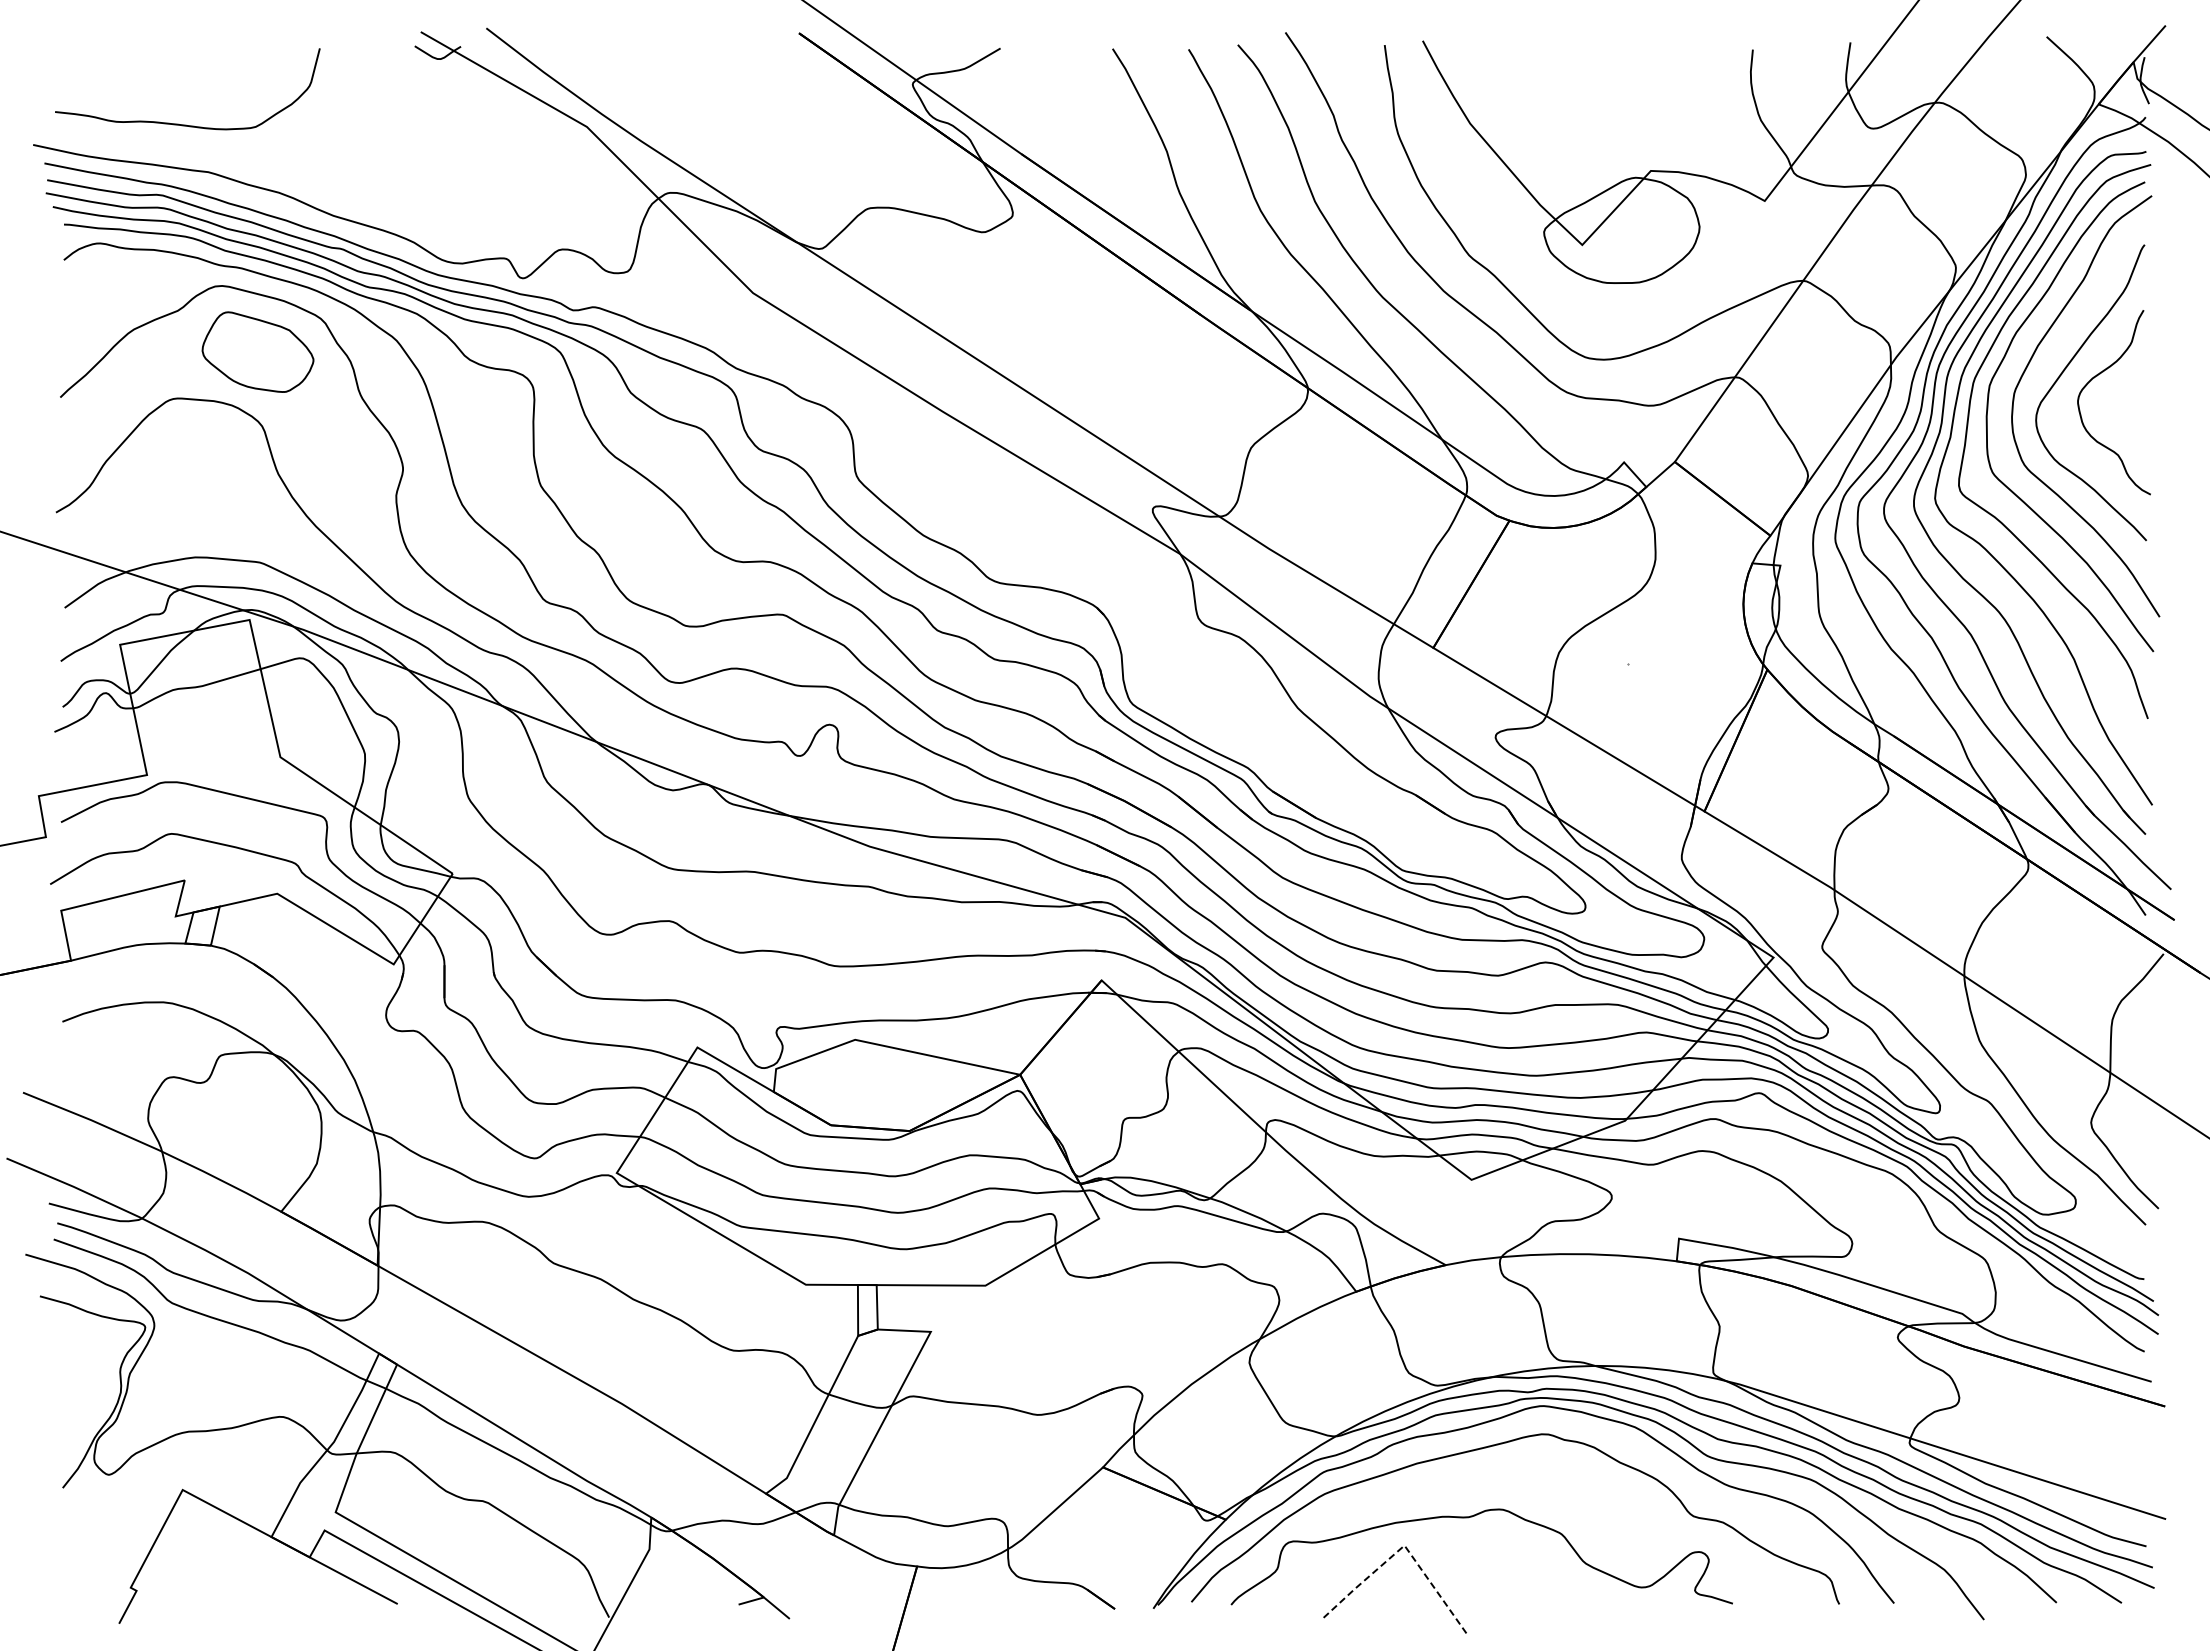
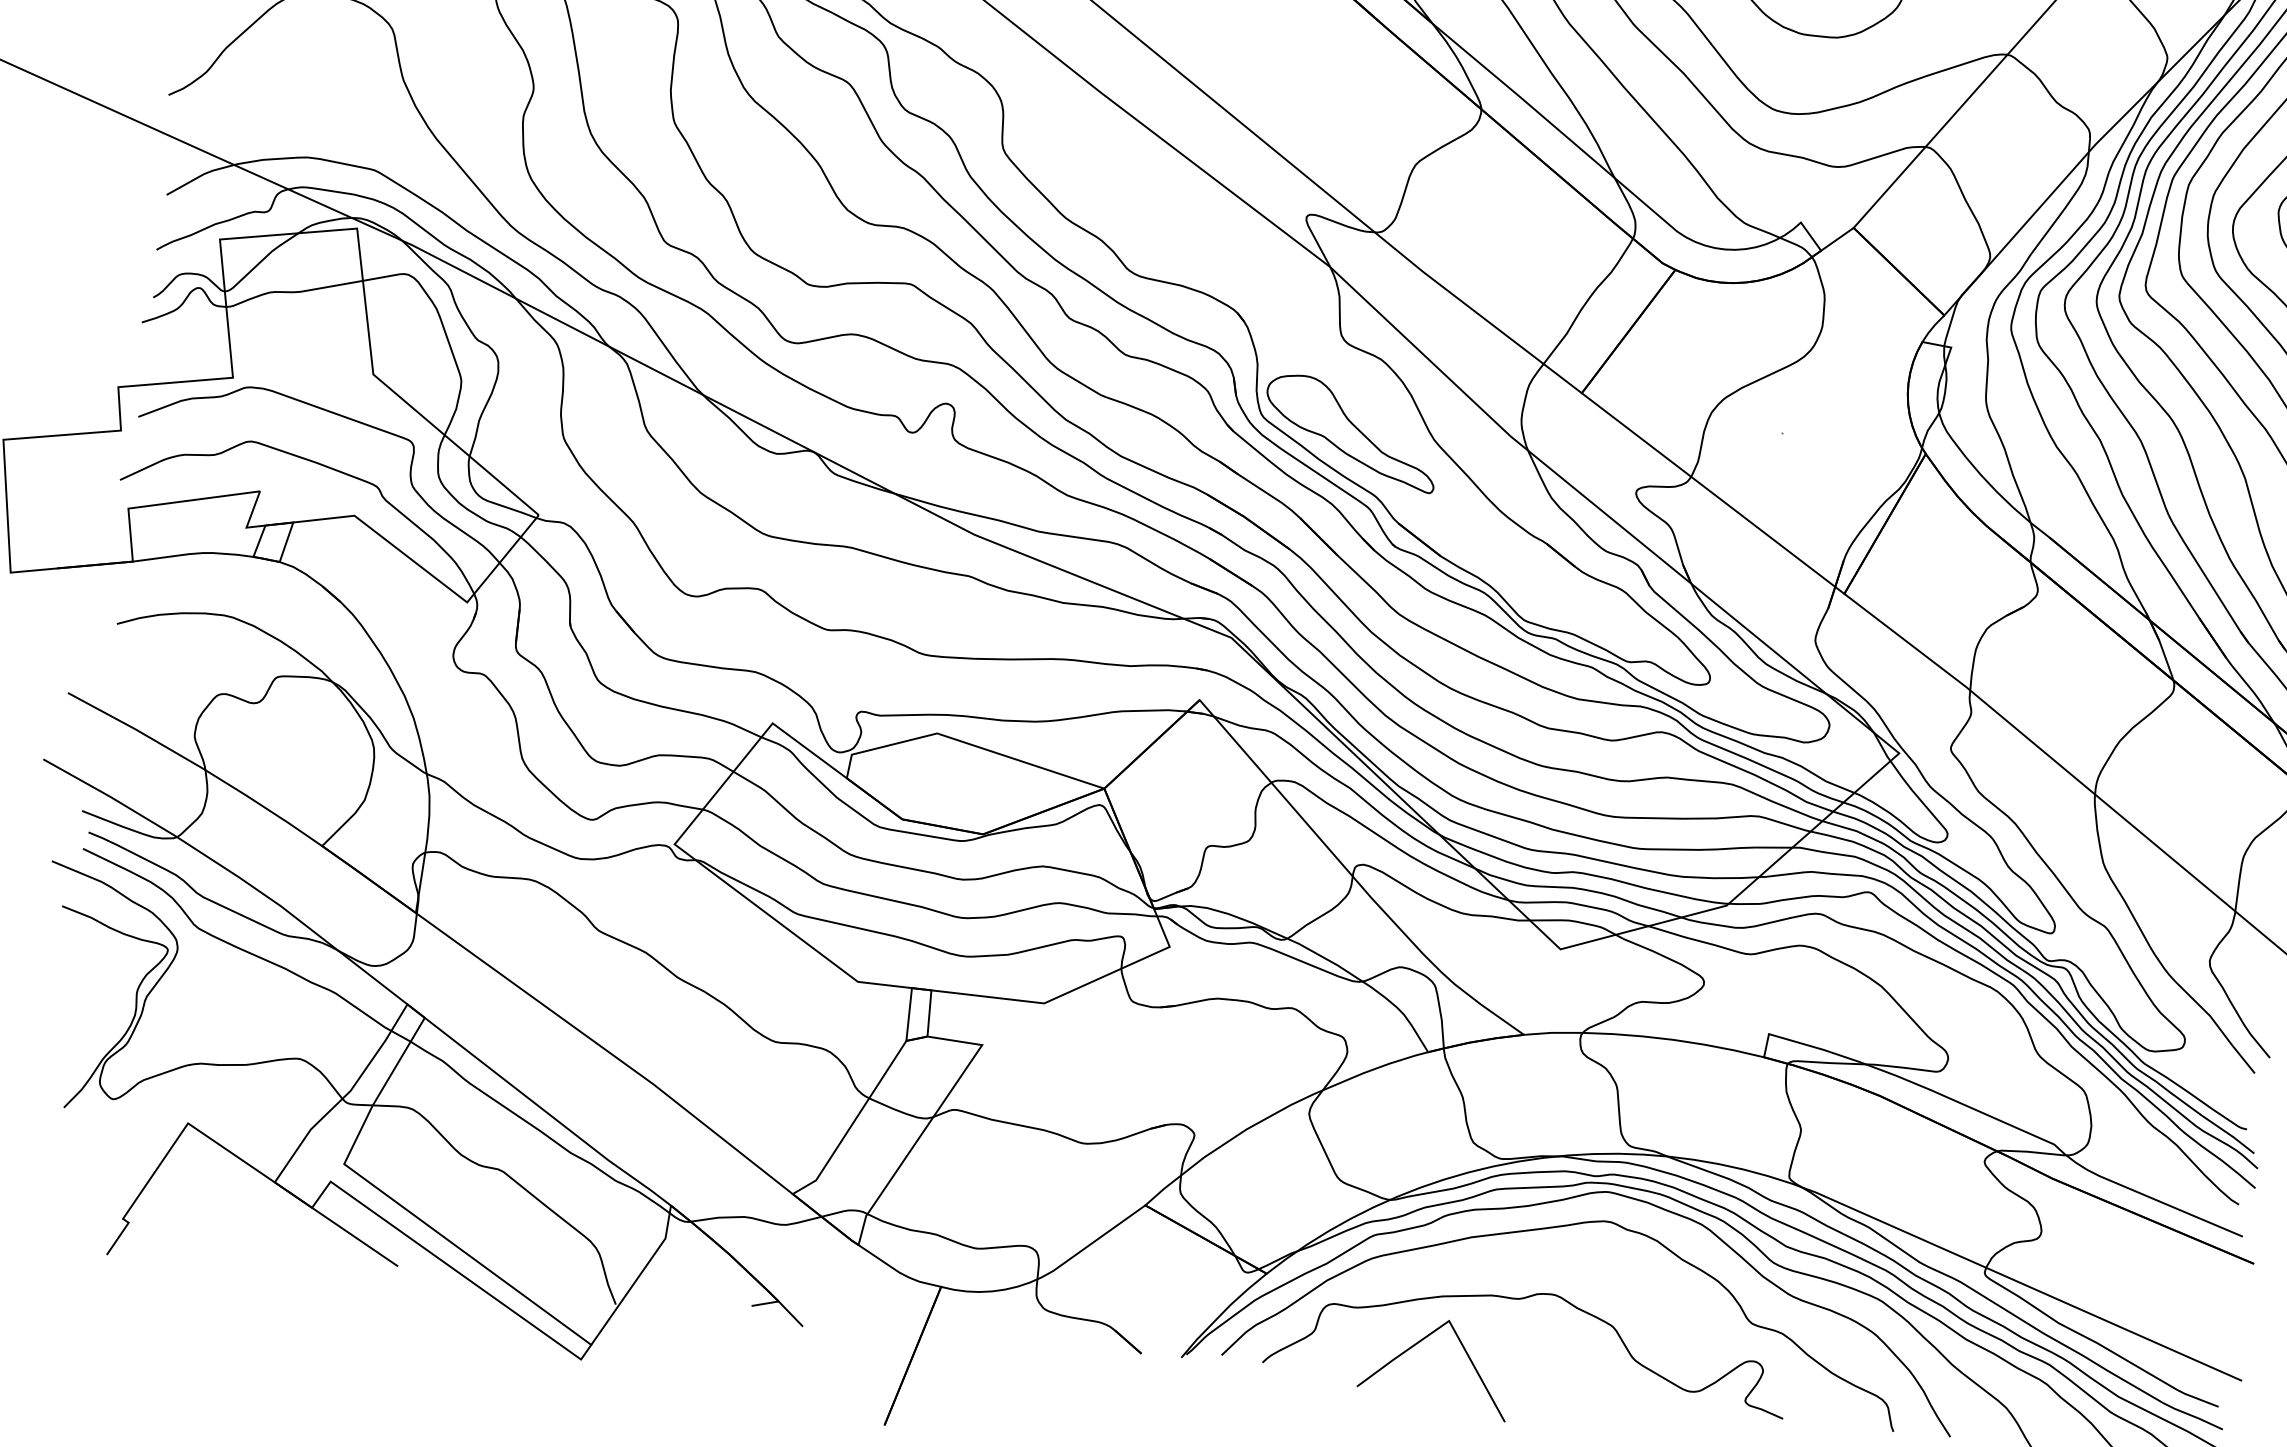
part: (1217, 709) -> (1350, 432), added
line: (1404, 1545) -> (1449, 1320), dashed -> solid

